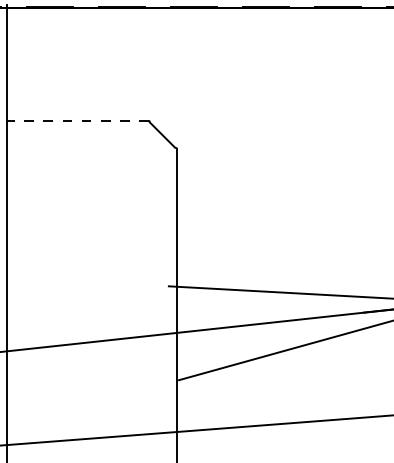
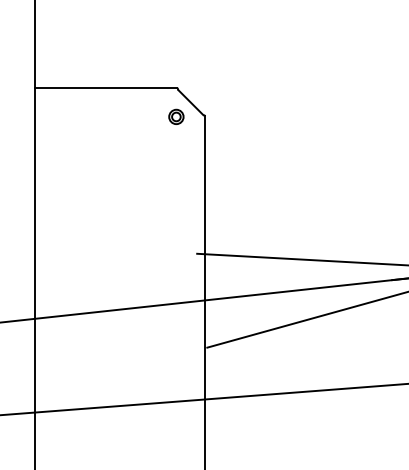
line: (77, 121) -> (105, 88), dashed -> solid
part: (148, 149) -> (176, 116), added

